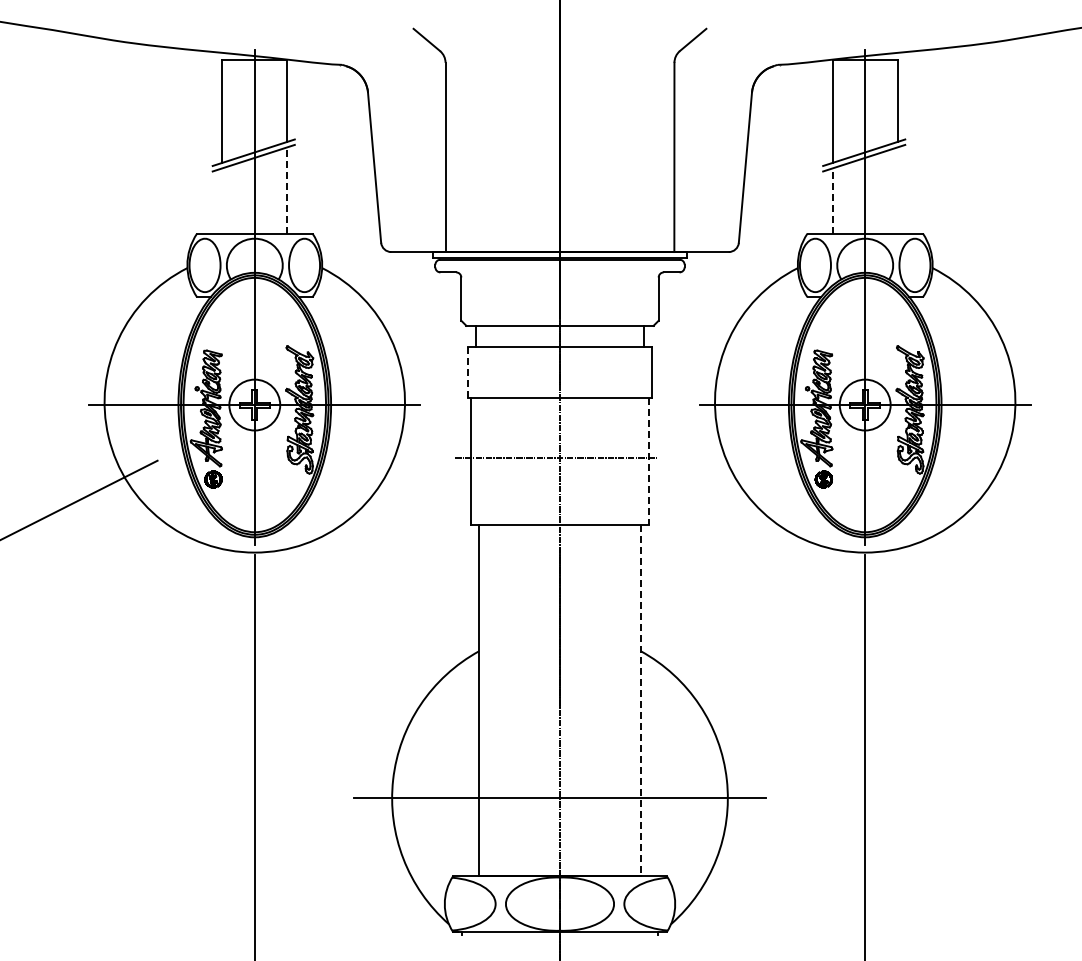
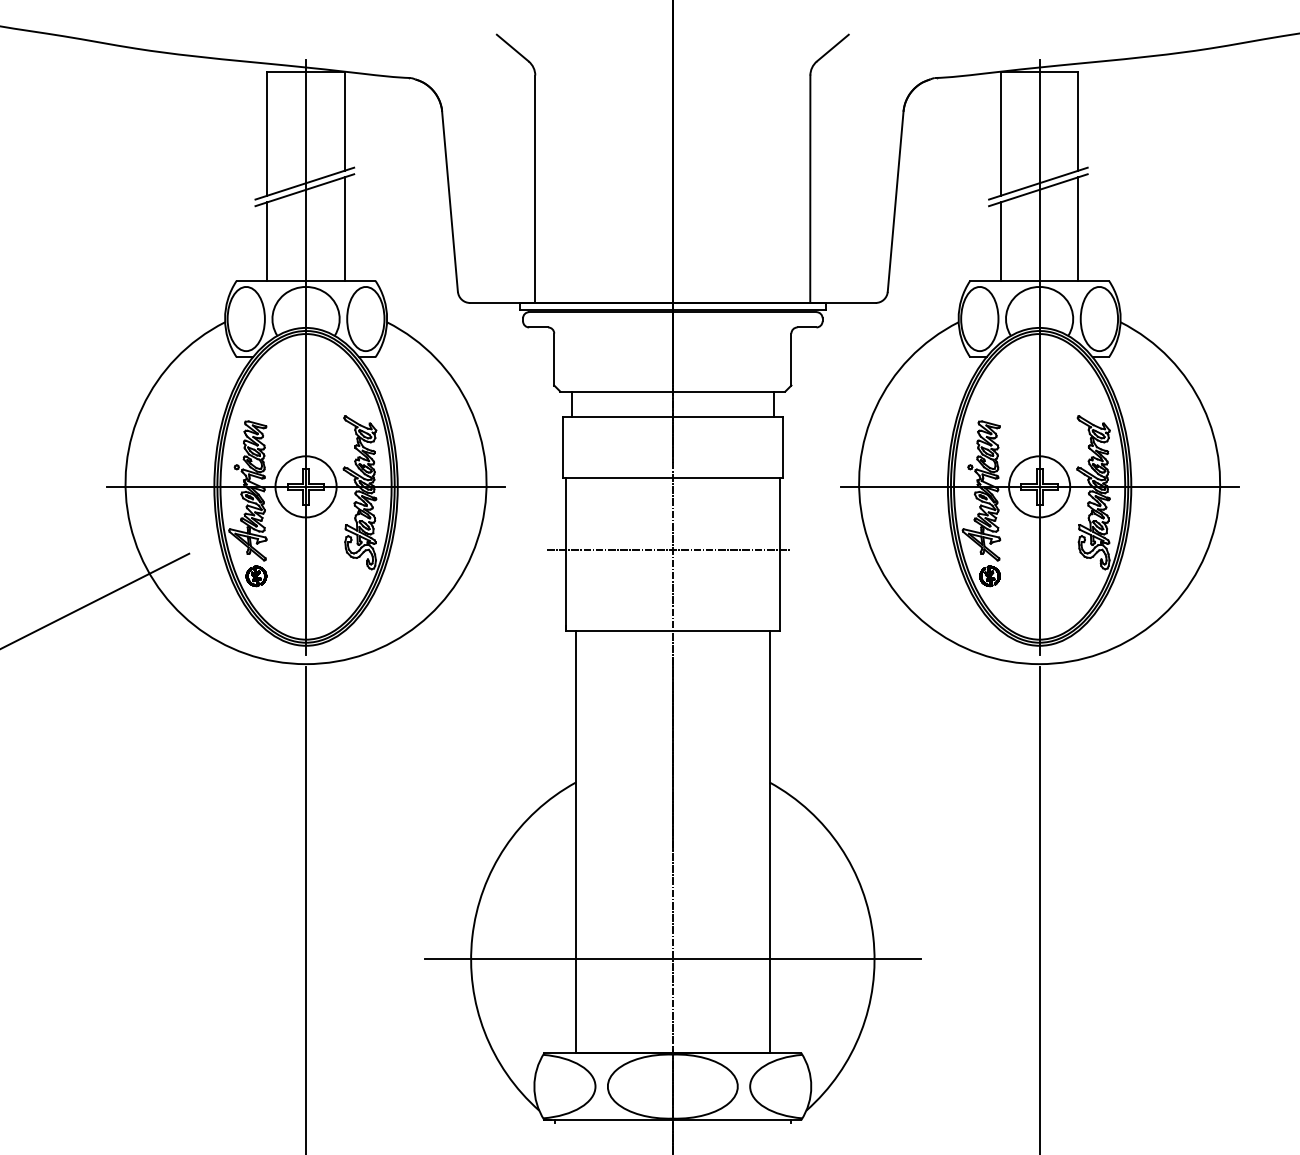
line: (287, 190) -> (345, 229), dashed -> solid
line: (897, 190) -> (1078, 229), added
line: (222, 200) -> (267, 241), added
line: (832, 201) -> (1000, 242), dashed -> solid
line: (468, 373) -> (562, 448), dashed -> solid
line: (649, 461) -> (780, 554), dashed -> solid
line: (640, 701) -> (769, 843), dashed -> solid

